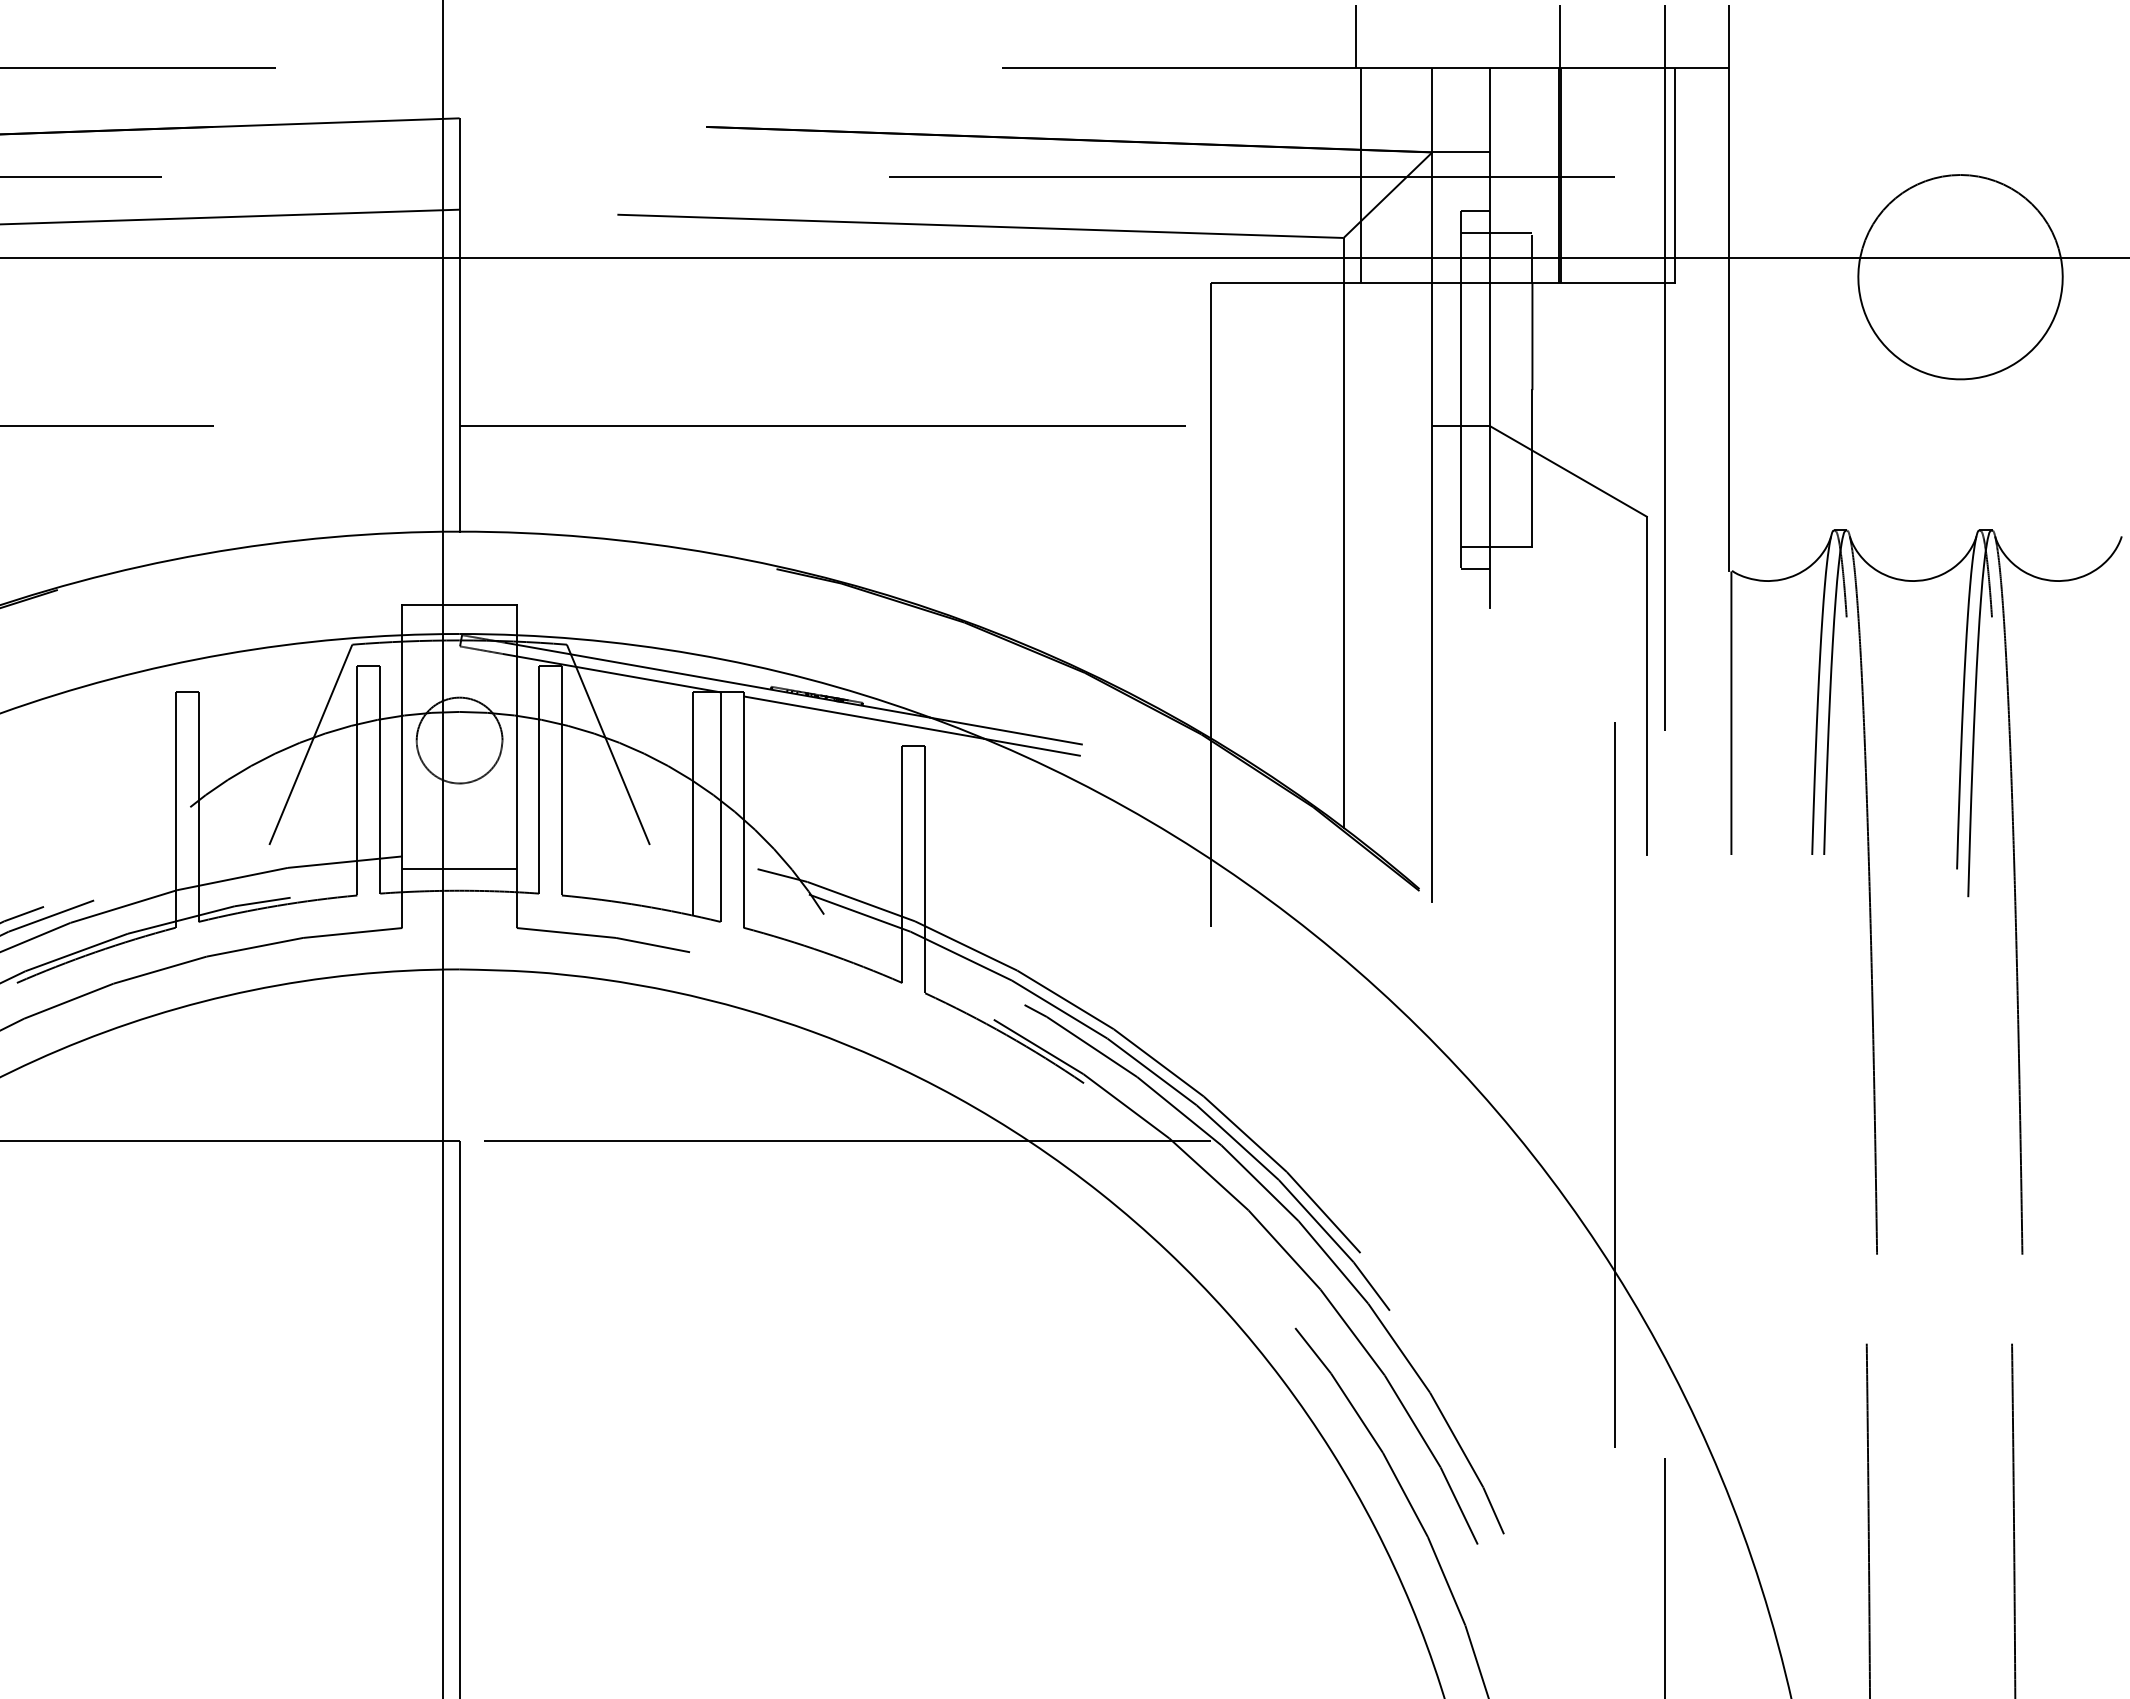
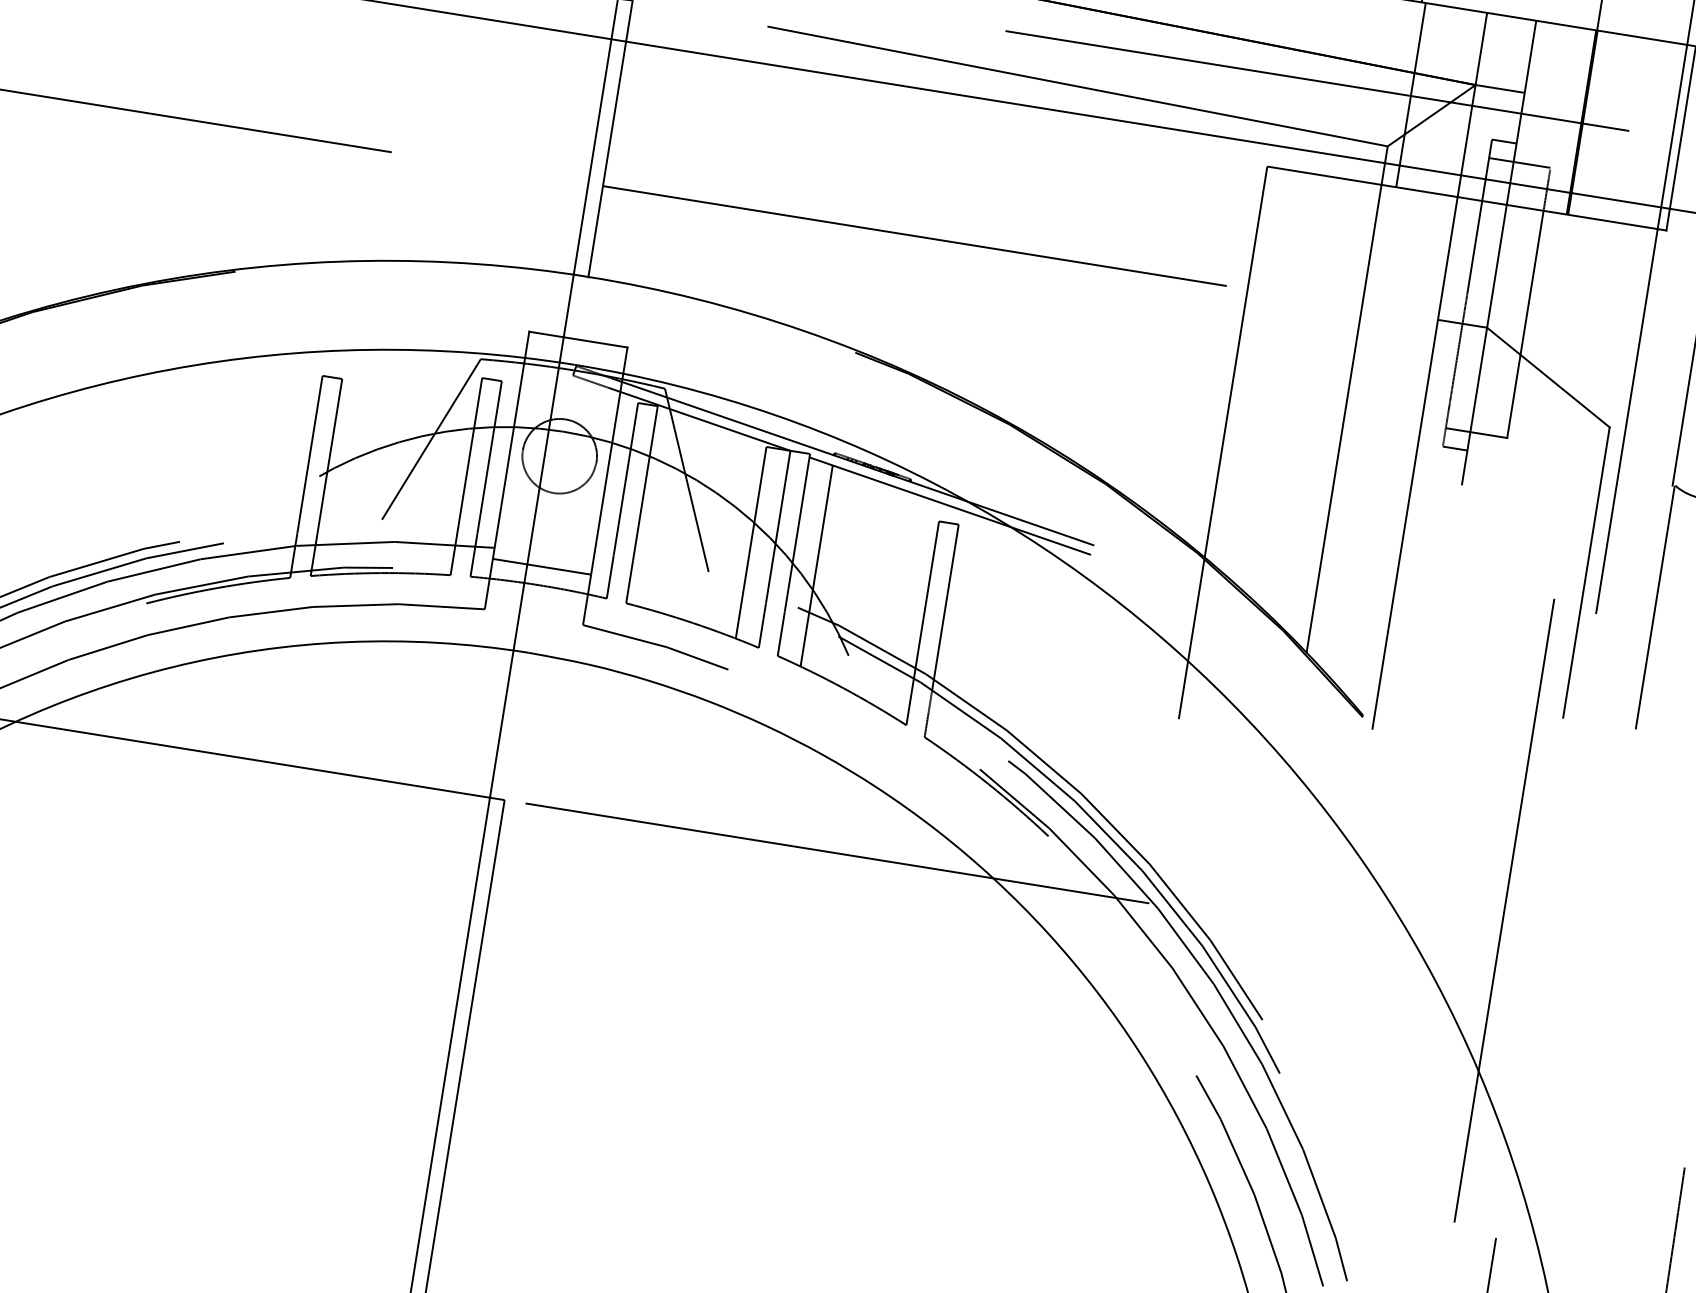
line: (771, 818) -> (816, 566), added

